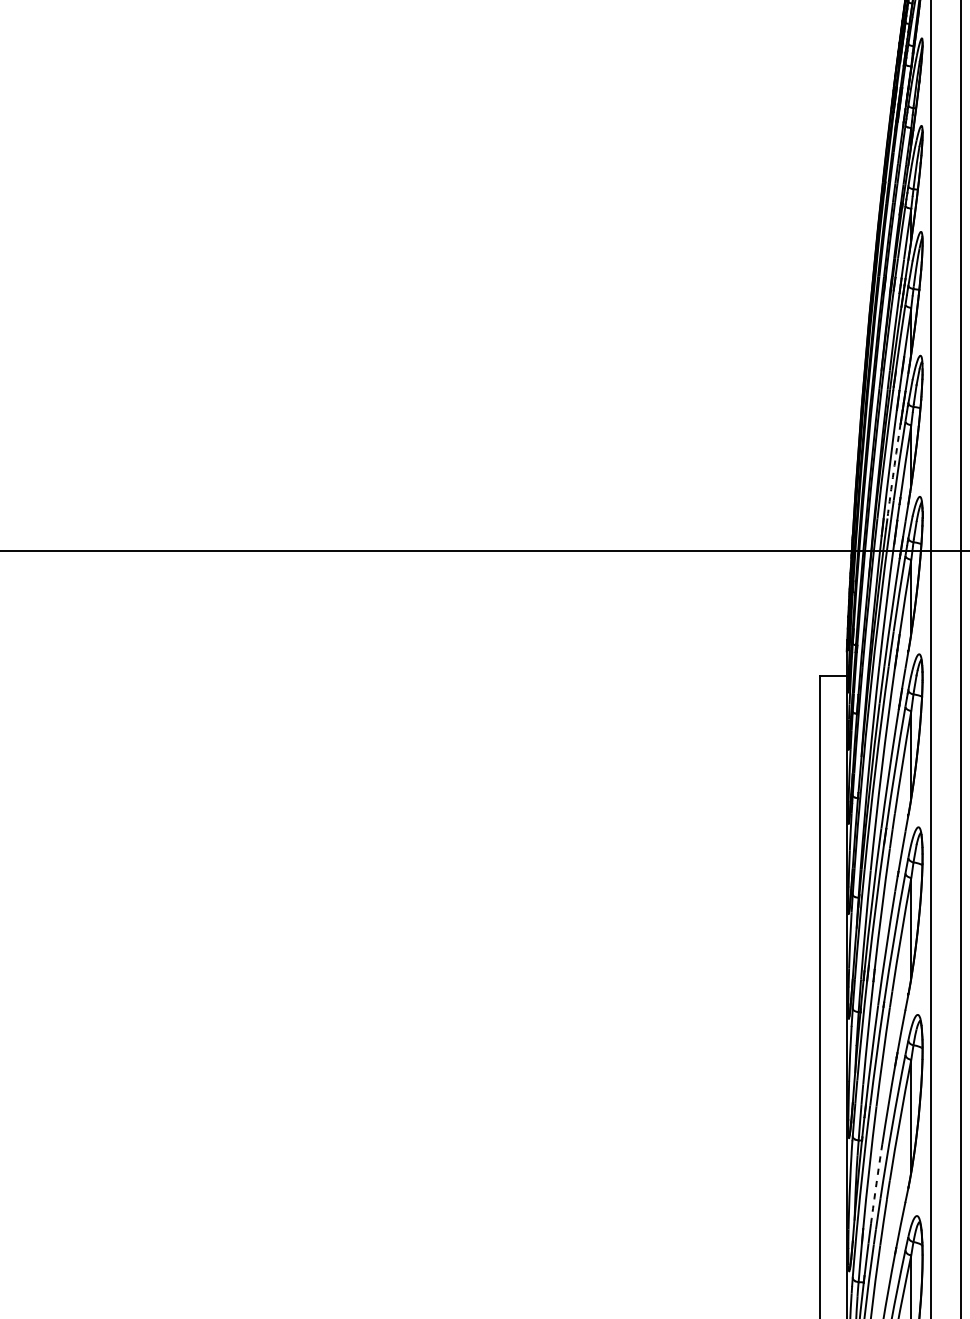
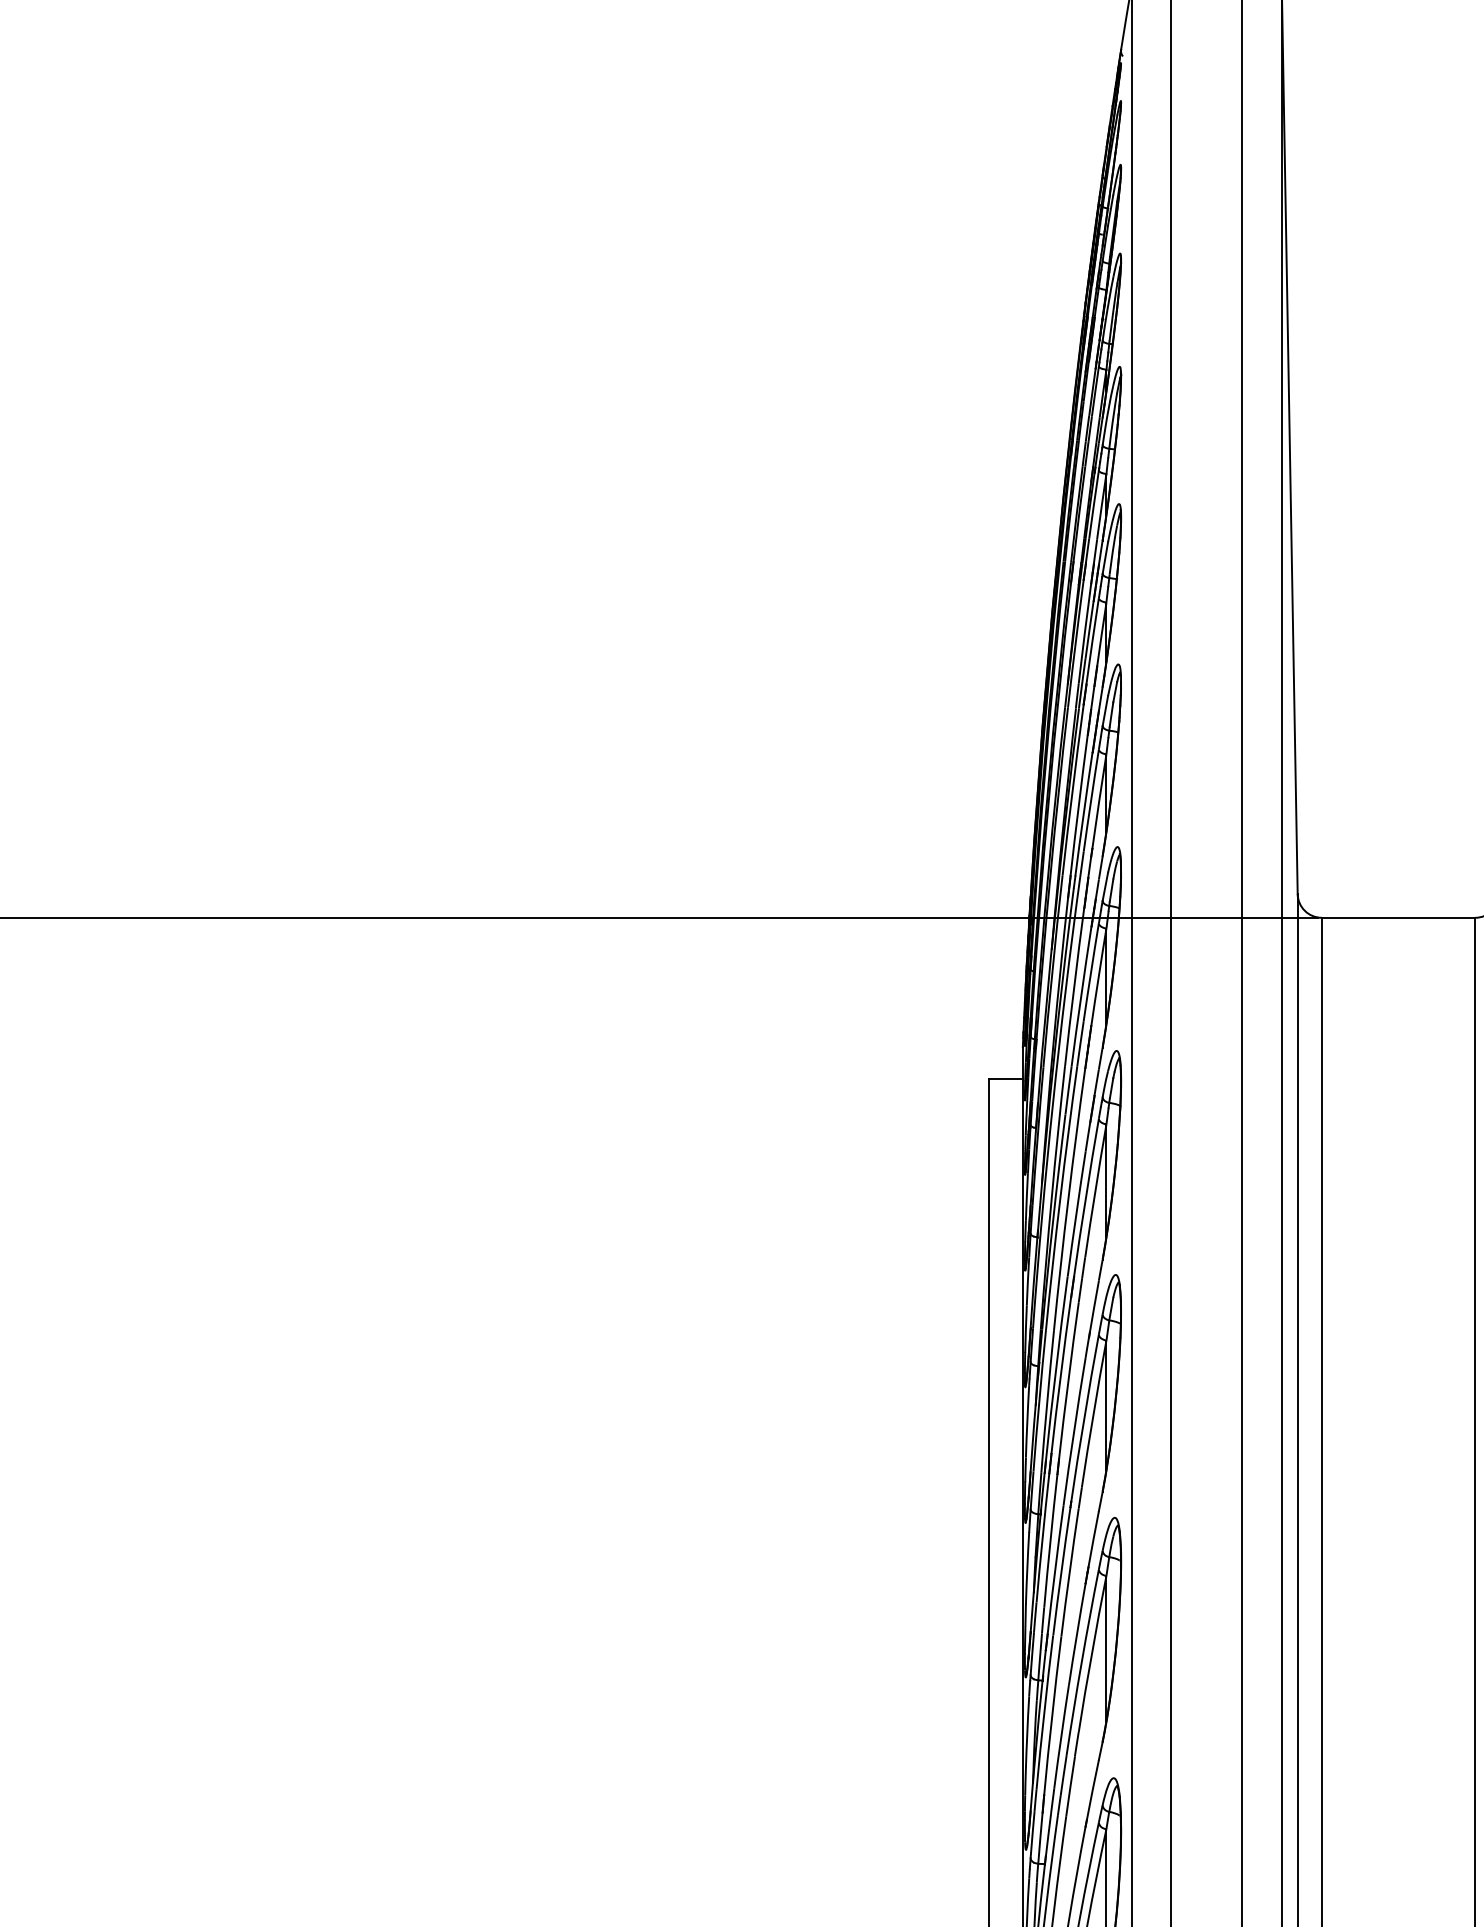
arc: (893, 471) -> (1083, 814), dashed -> solid
arc: (876, 1183) -> (1061, 1736), dashed -> solid

